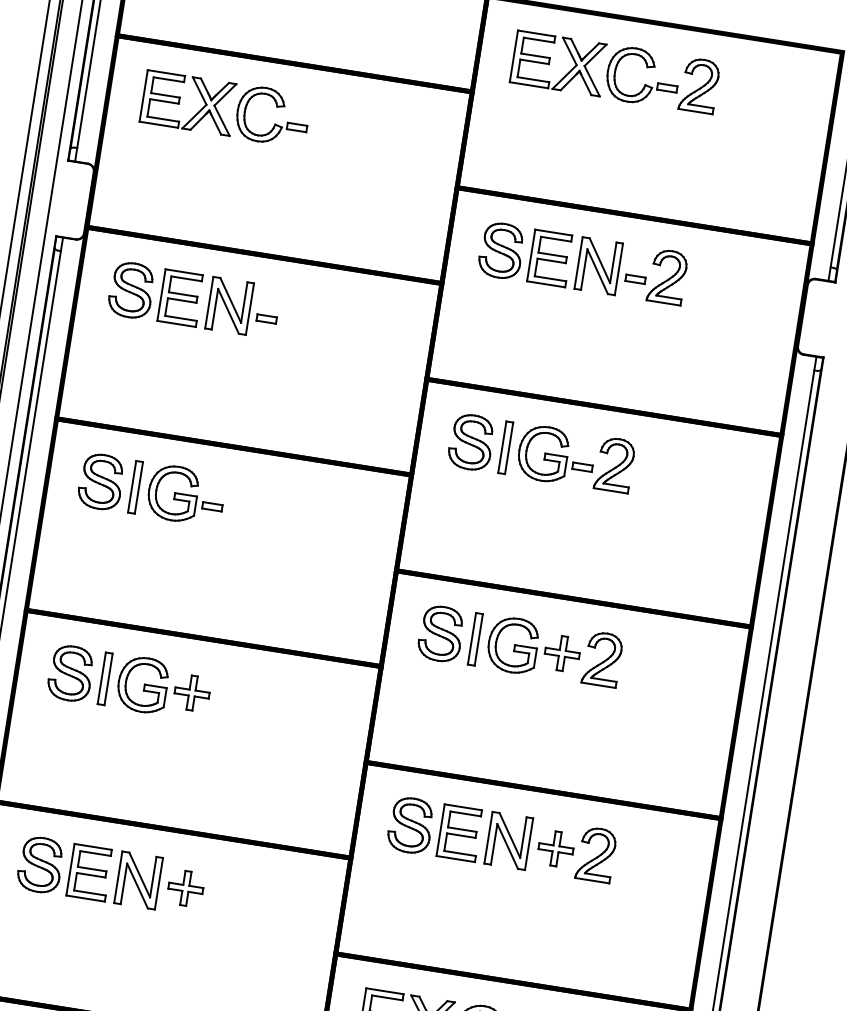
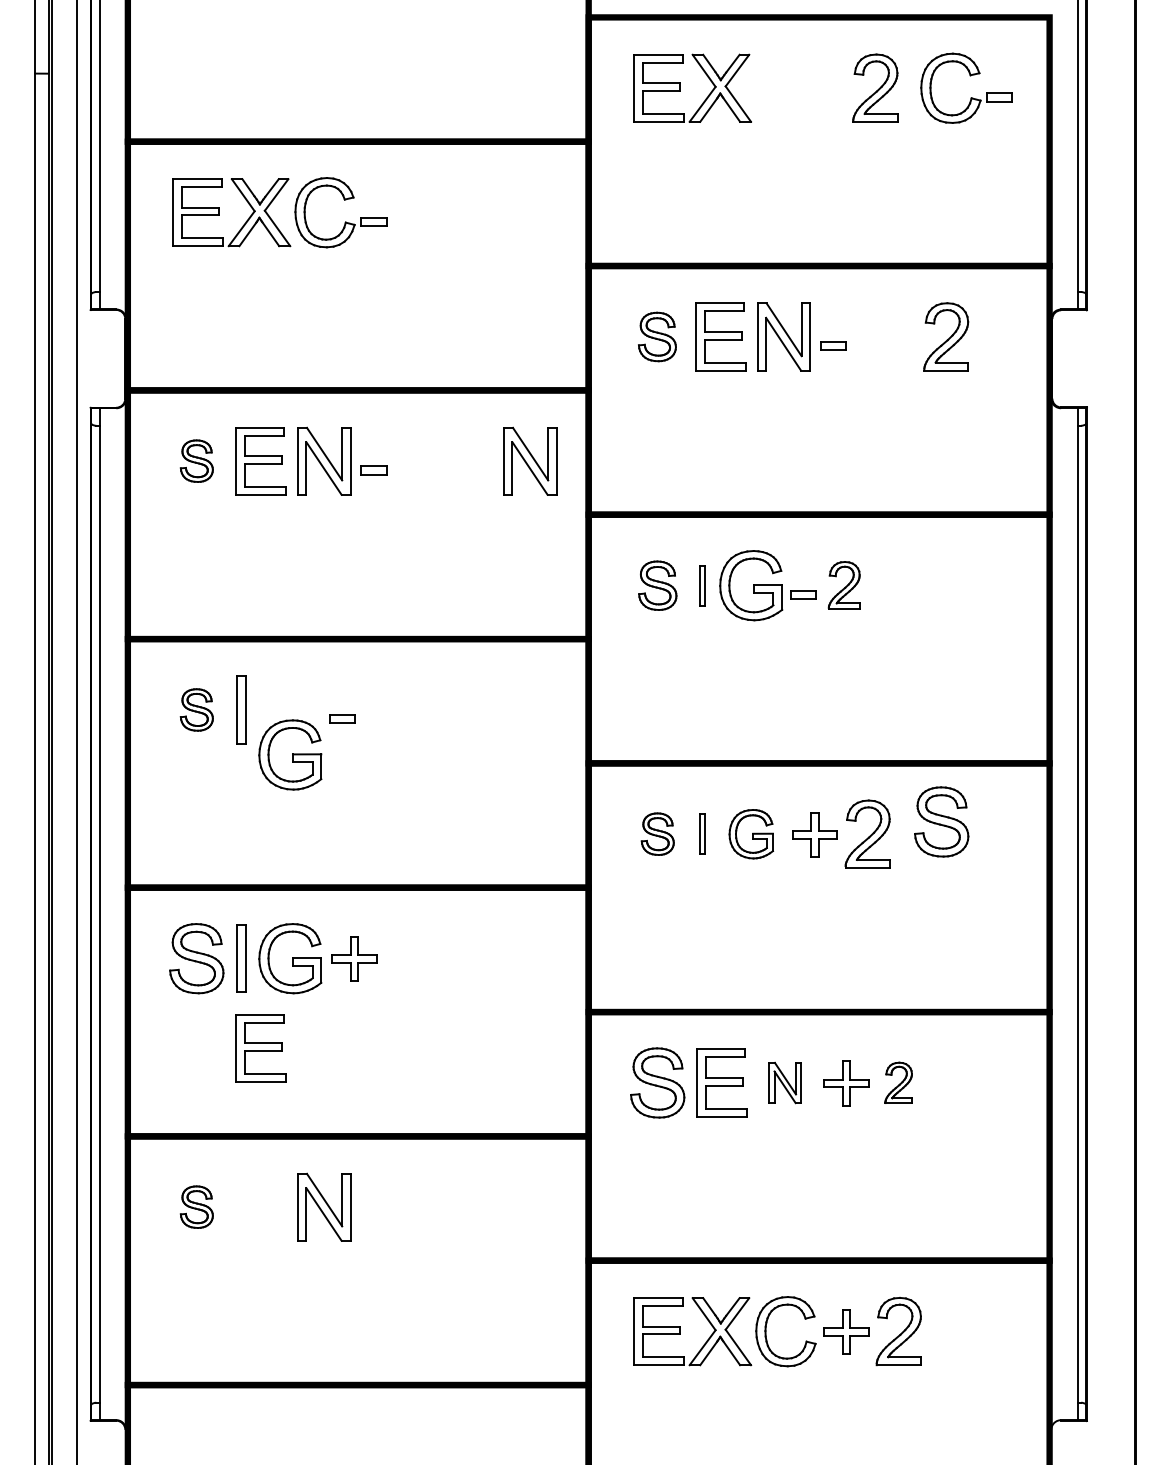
part: (644, 84) -> (970, 97), moved
part: (501, 250) -> (657, 336), size x0.7
part: (667, 276) -> (946, 336), moved
part: (131, 289) -> (196, 460), size x0.6
part: (388, 330) -> (530, 460), added
part: (471, 442) -> (657, 585), size x0.7
part: (505, 447) -> (702, 585), size x0.6
part: (615, 465) -> (844, 585), size x0.7
part: (100, 481) -> (196, 709), size x0.6
part: (173, 492) -> (290, 754), moved
part: (440, 633) -> (657, 833), size x0.6
part: (475, 639) -> (702, 834), size x0.6
part: (513, 644) -> (751, 833), size x0.7
part: (661, 658) -> (941, 821), added
part: (509, 840) -> (785, 1082), size x0.6
part: (596, 854) -> (898, 1082), size x0.6
part: (40, 864) -> (196, 1206), size x0.6
part: (89, 872) -> (260, 1048), moved
part: (185, 888) -> (385, 1207), removed

